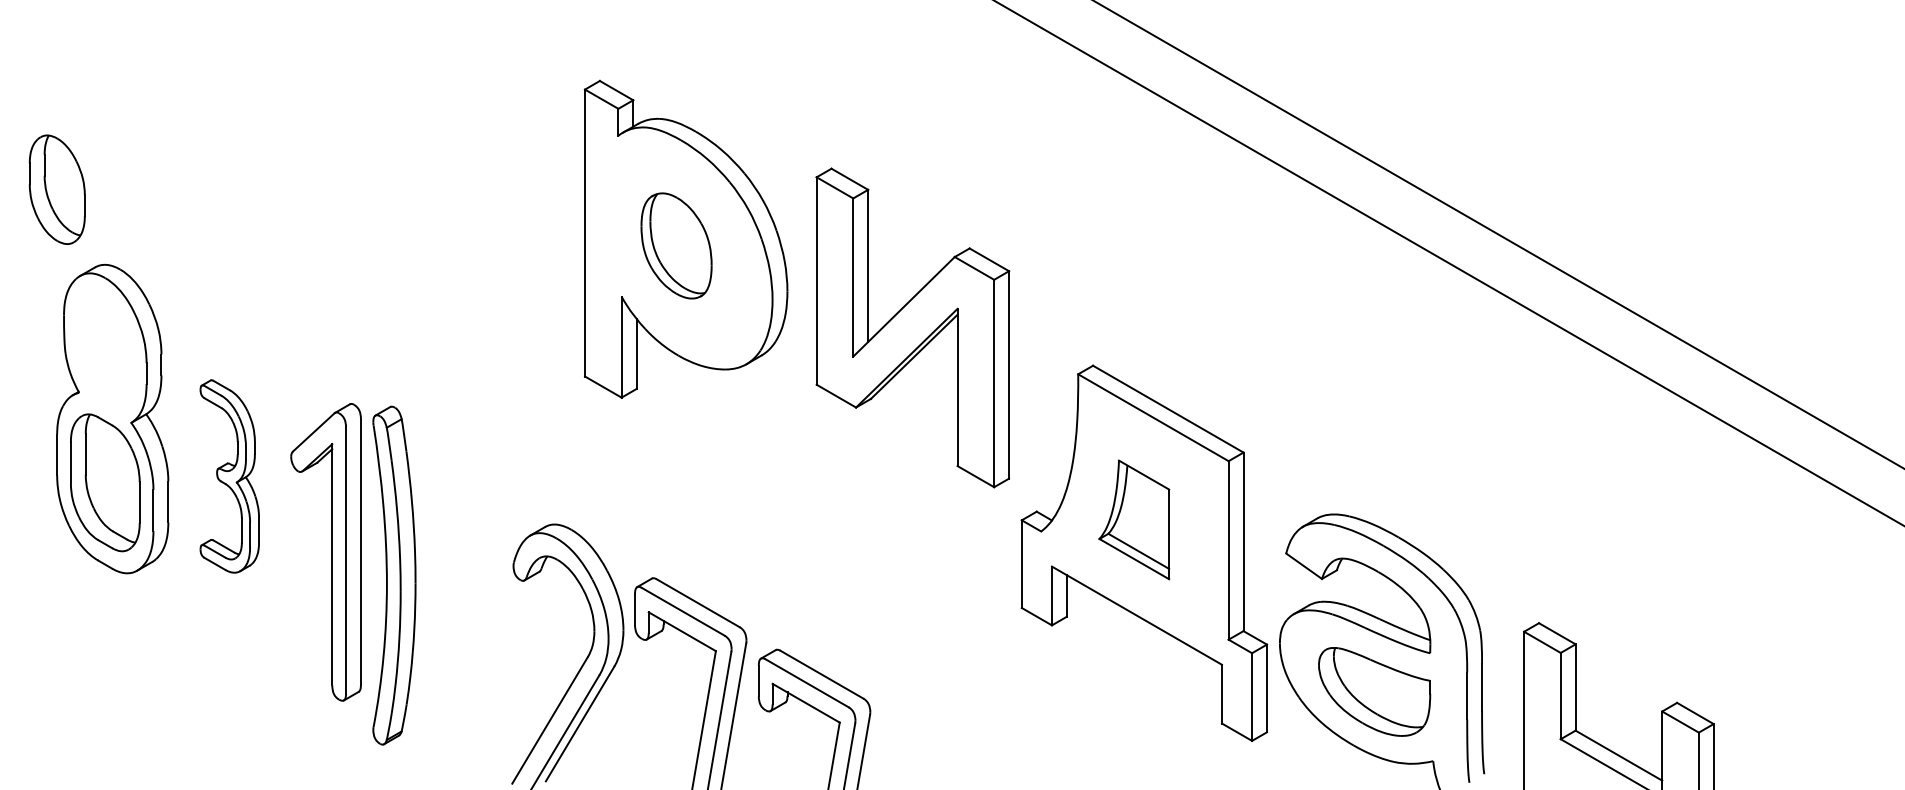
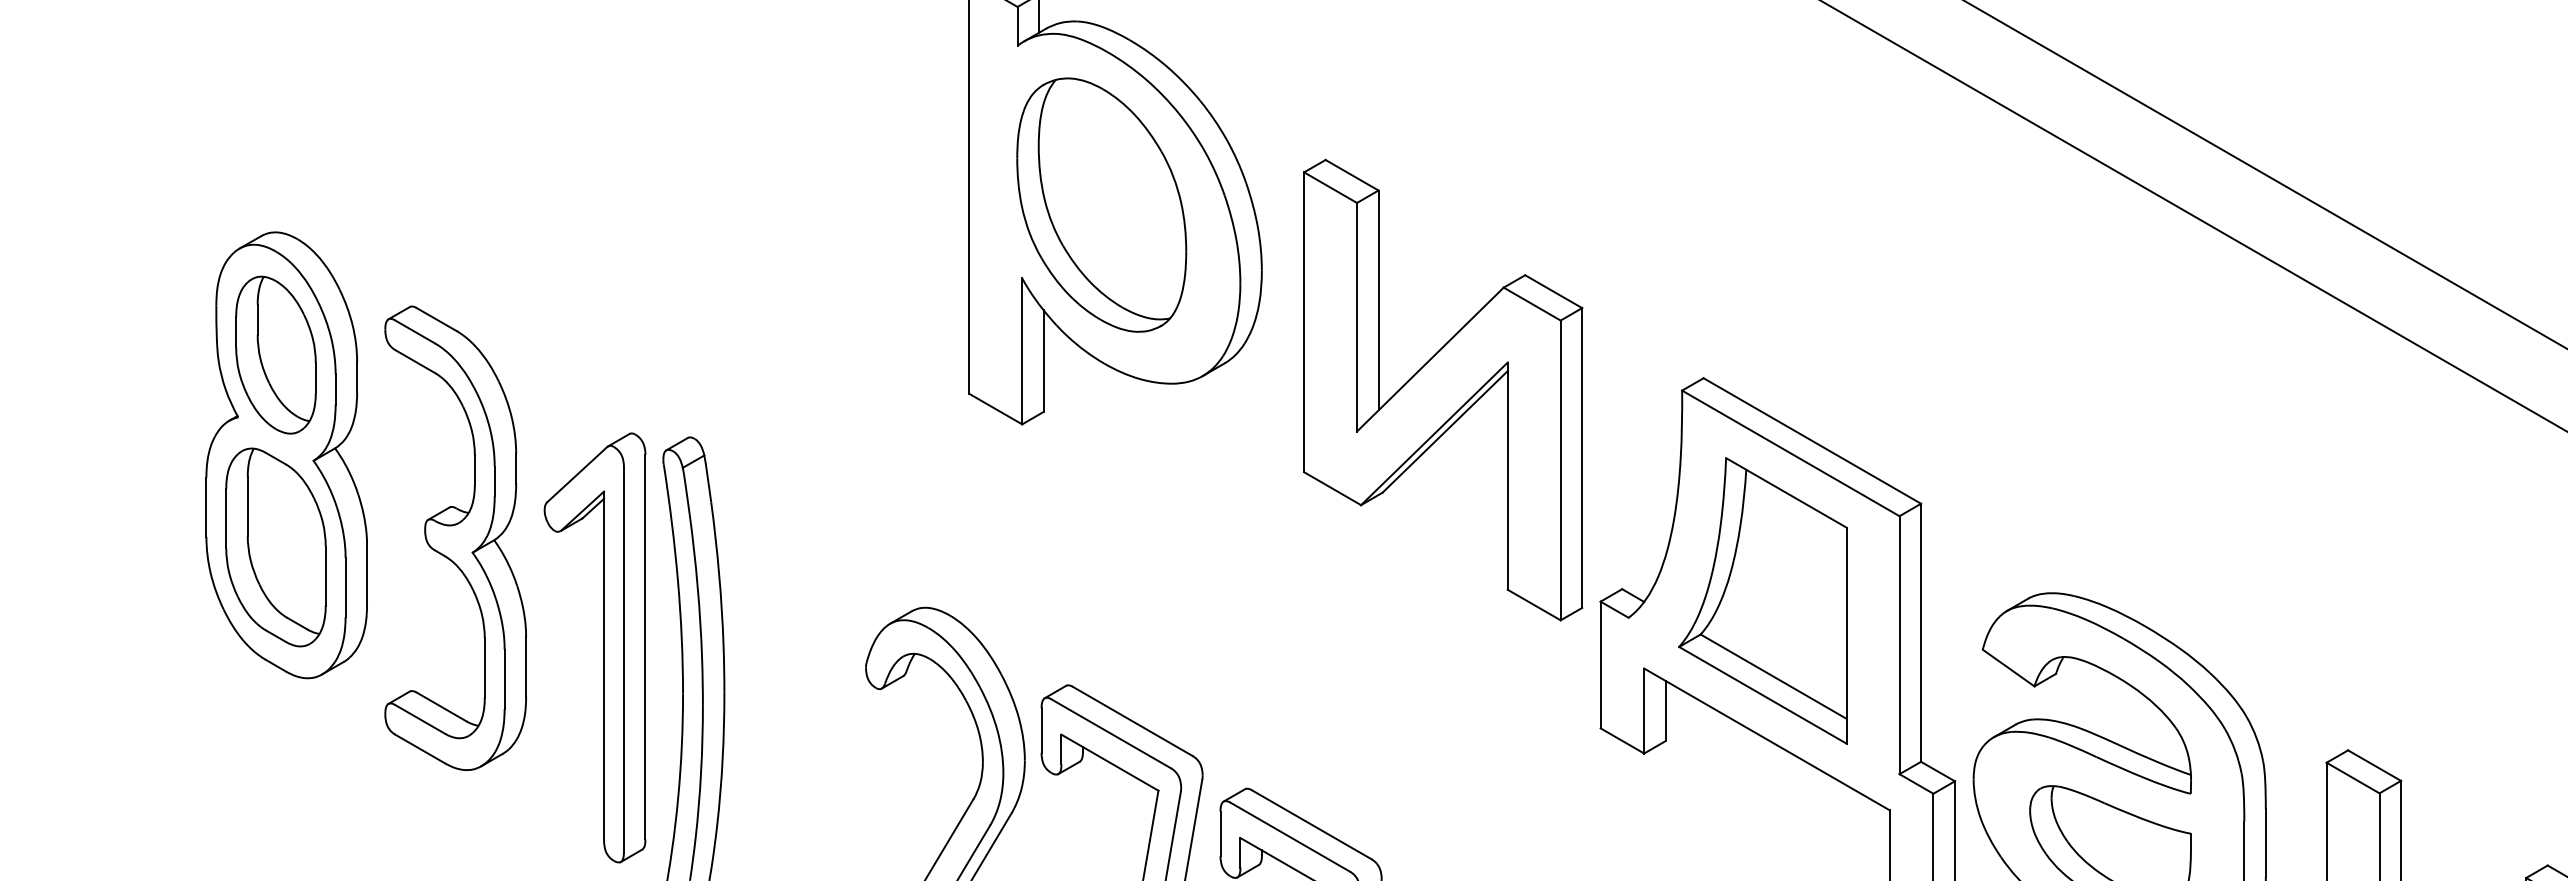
part: (56, 189) -> (274, 354), moved
part: (676, 245) -> (1101, 204), size x1.67
part: (912, 327) -> (1442, 389), moved
part: (229, 476) -> (455, 538), size x1.67
part: (1134, 519) -> (1763, 600), size x1.67

